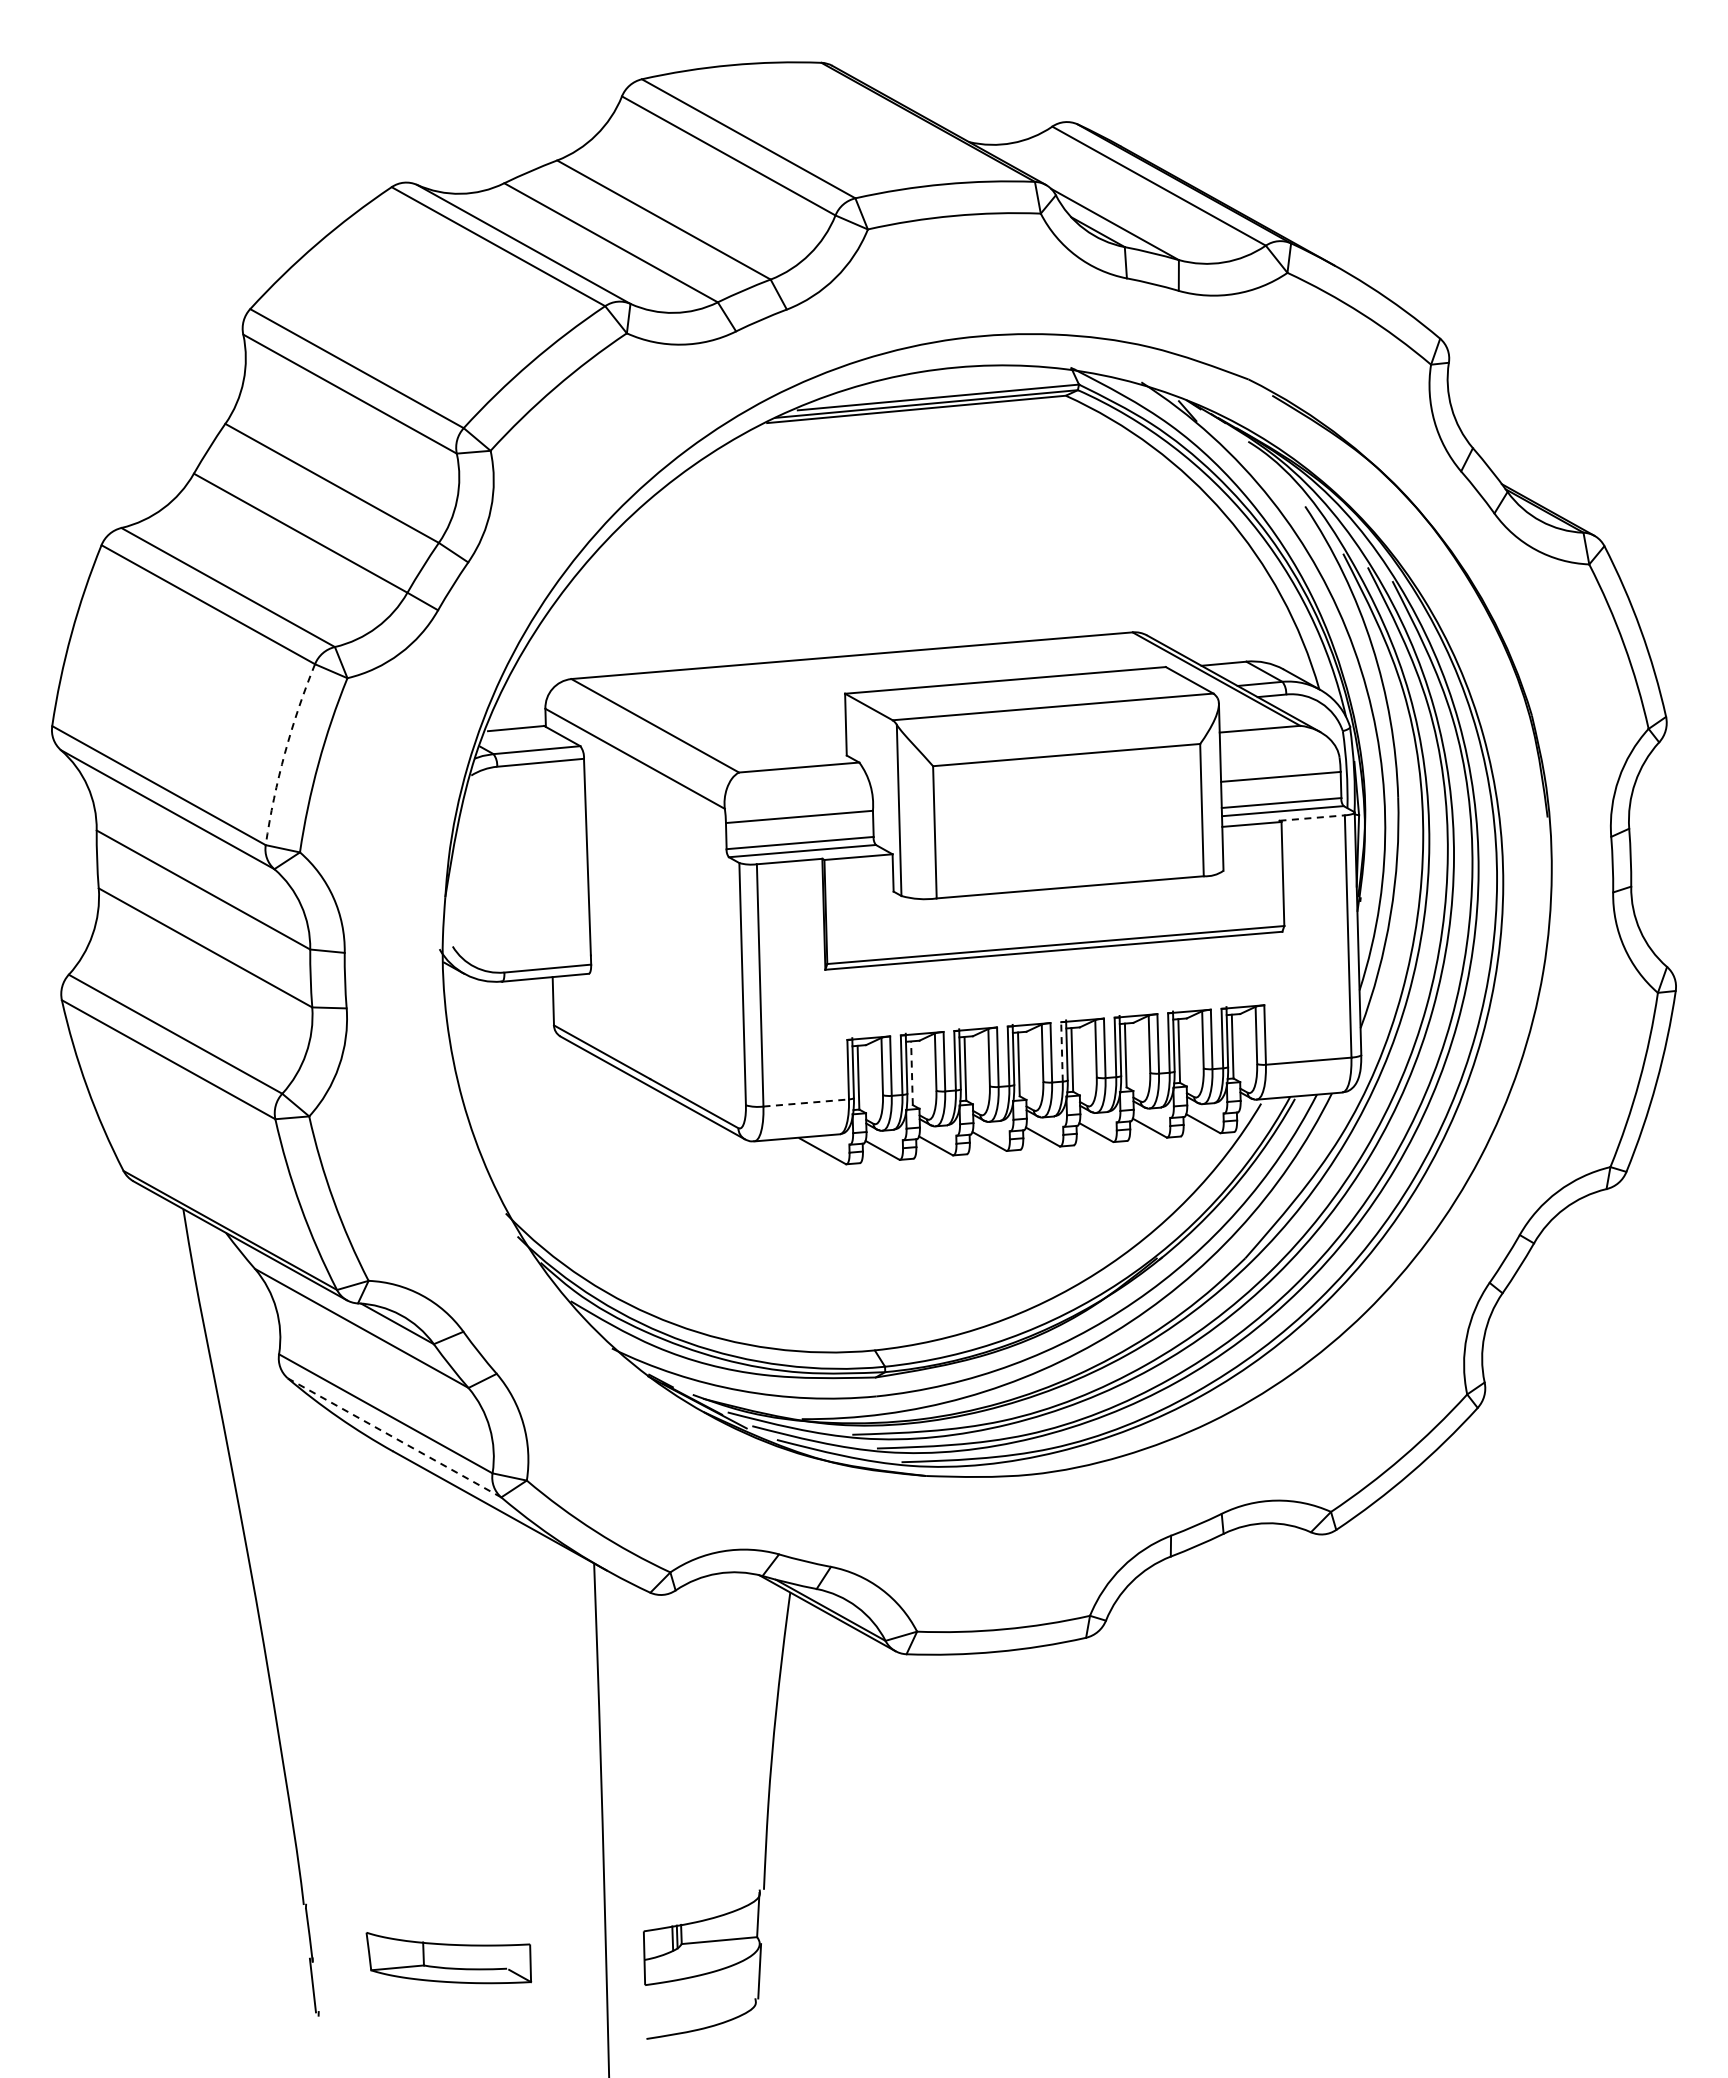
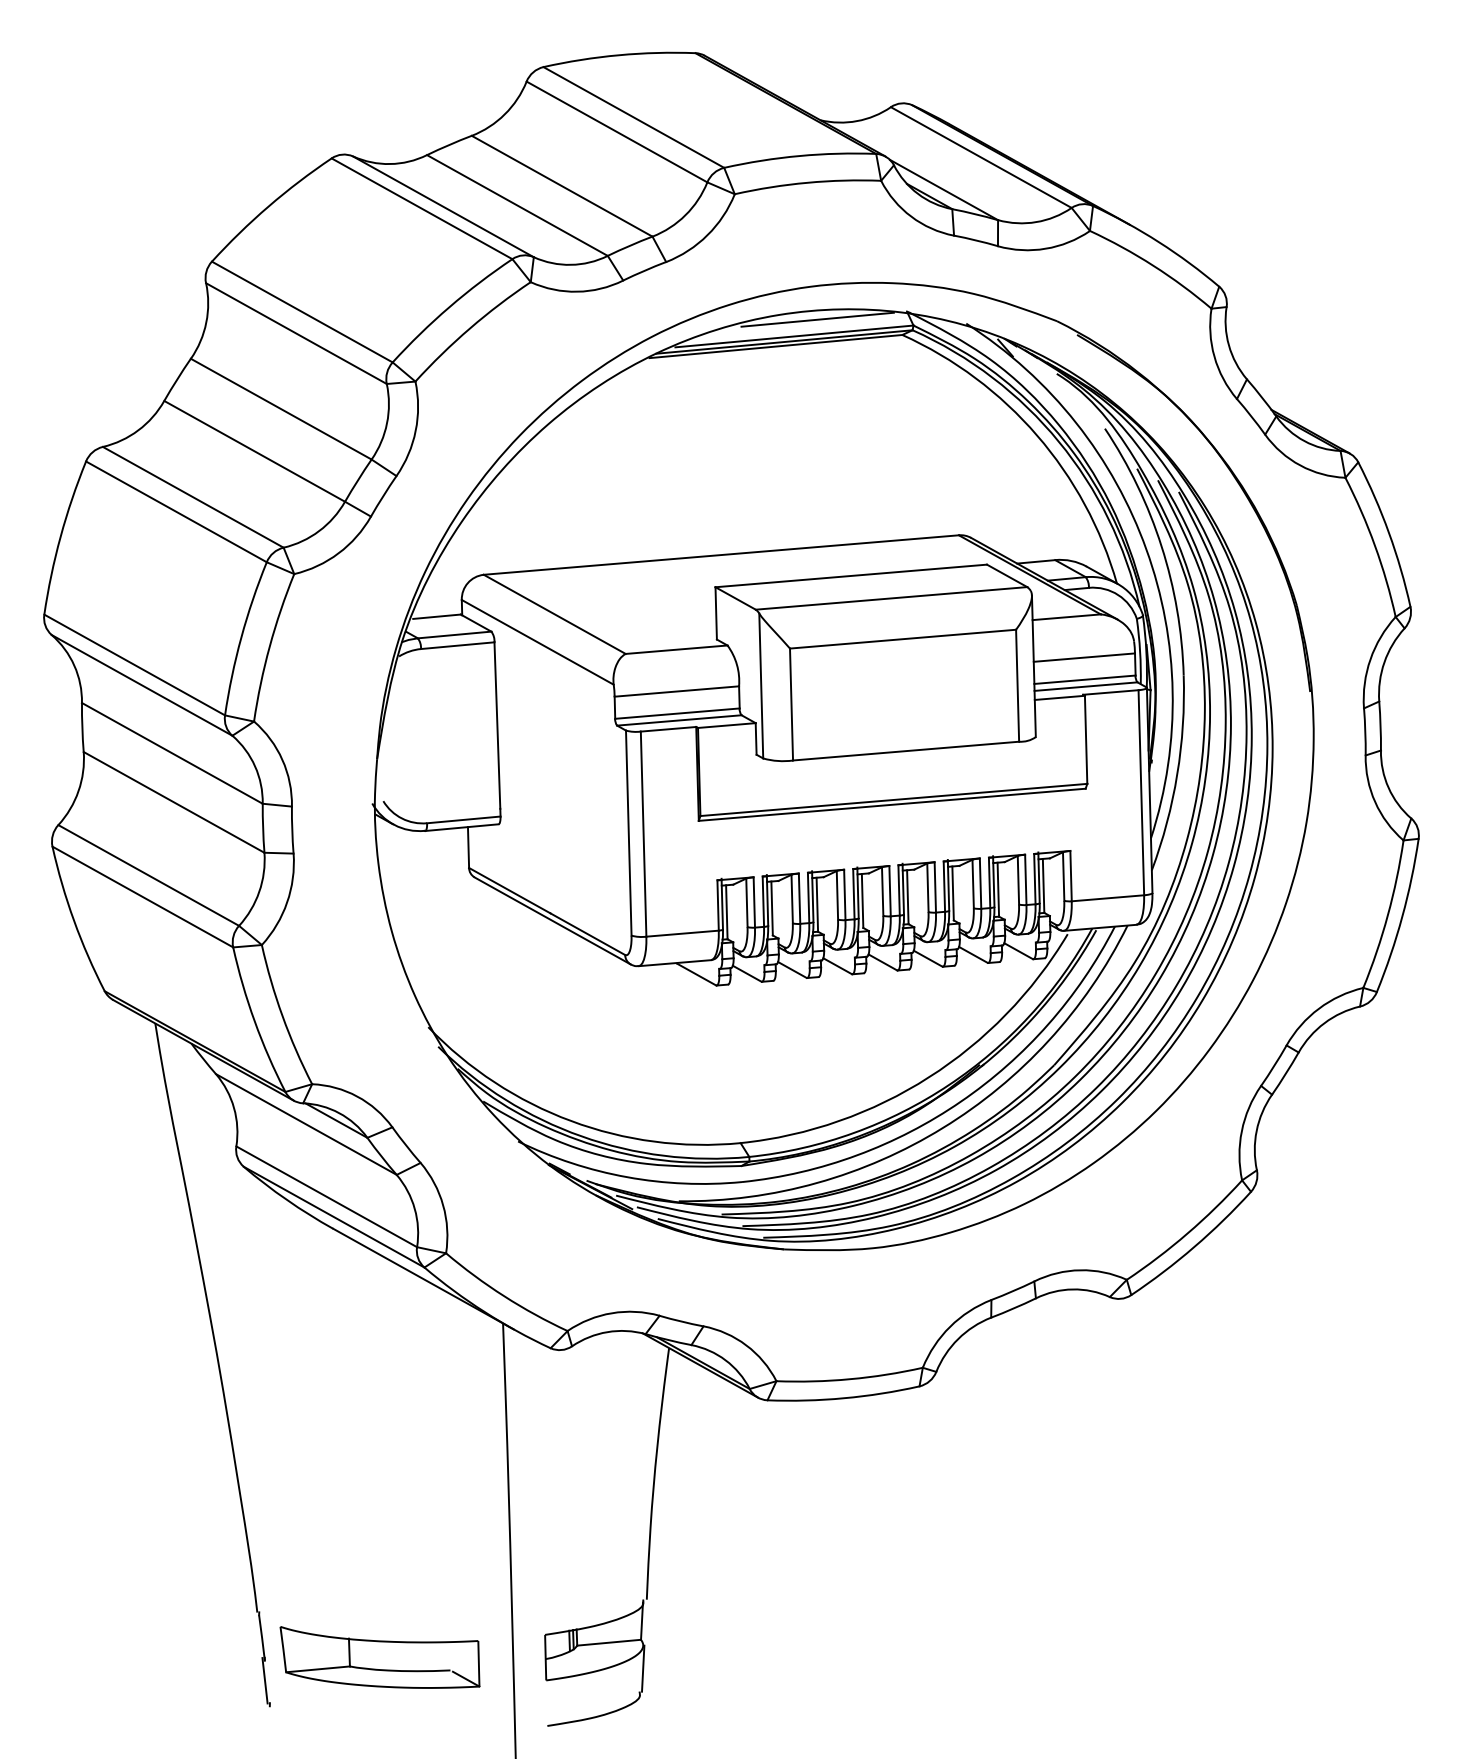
line: (965, 377) -> (817, 319), added
arc: (284, 753) -> (240, 637), dashed -> solid
line: (1312, 818) -> (1111, 692), dashed -> solid
line: (1062, 1051) -> (899, 890), dashed -> solid
line: (911, 1073) -> (771, 908), dashed -> solid
line: (806, 1103) -> (682, 934), dashed -> solid
line: (394, 1437) -> (334, 1216), dashed -> solid
part: (448, 1957) -> (379, 1657), size x1.43

